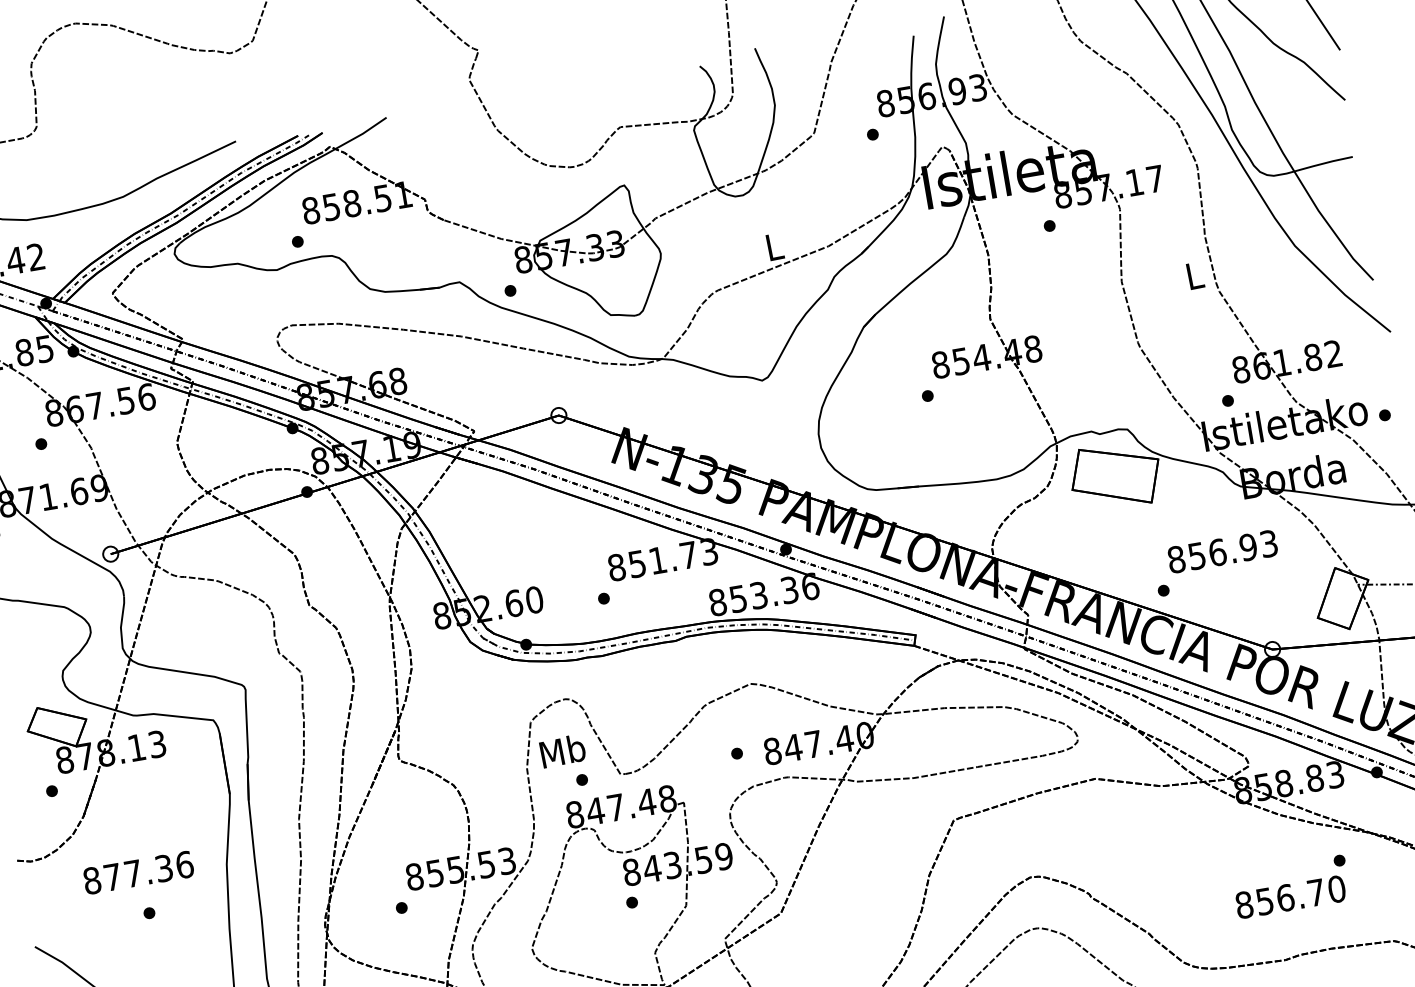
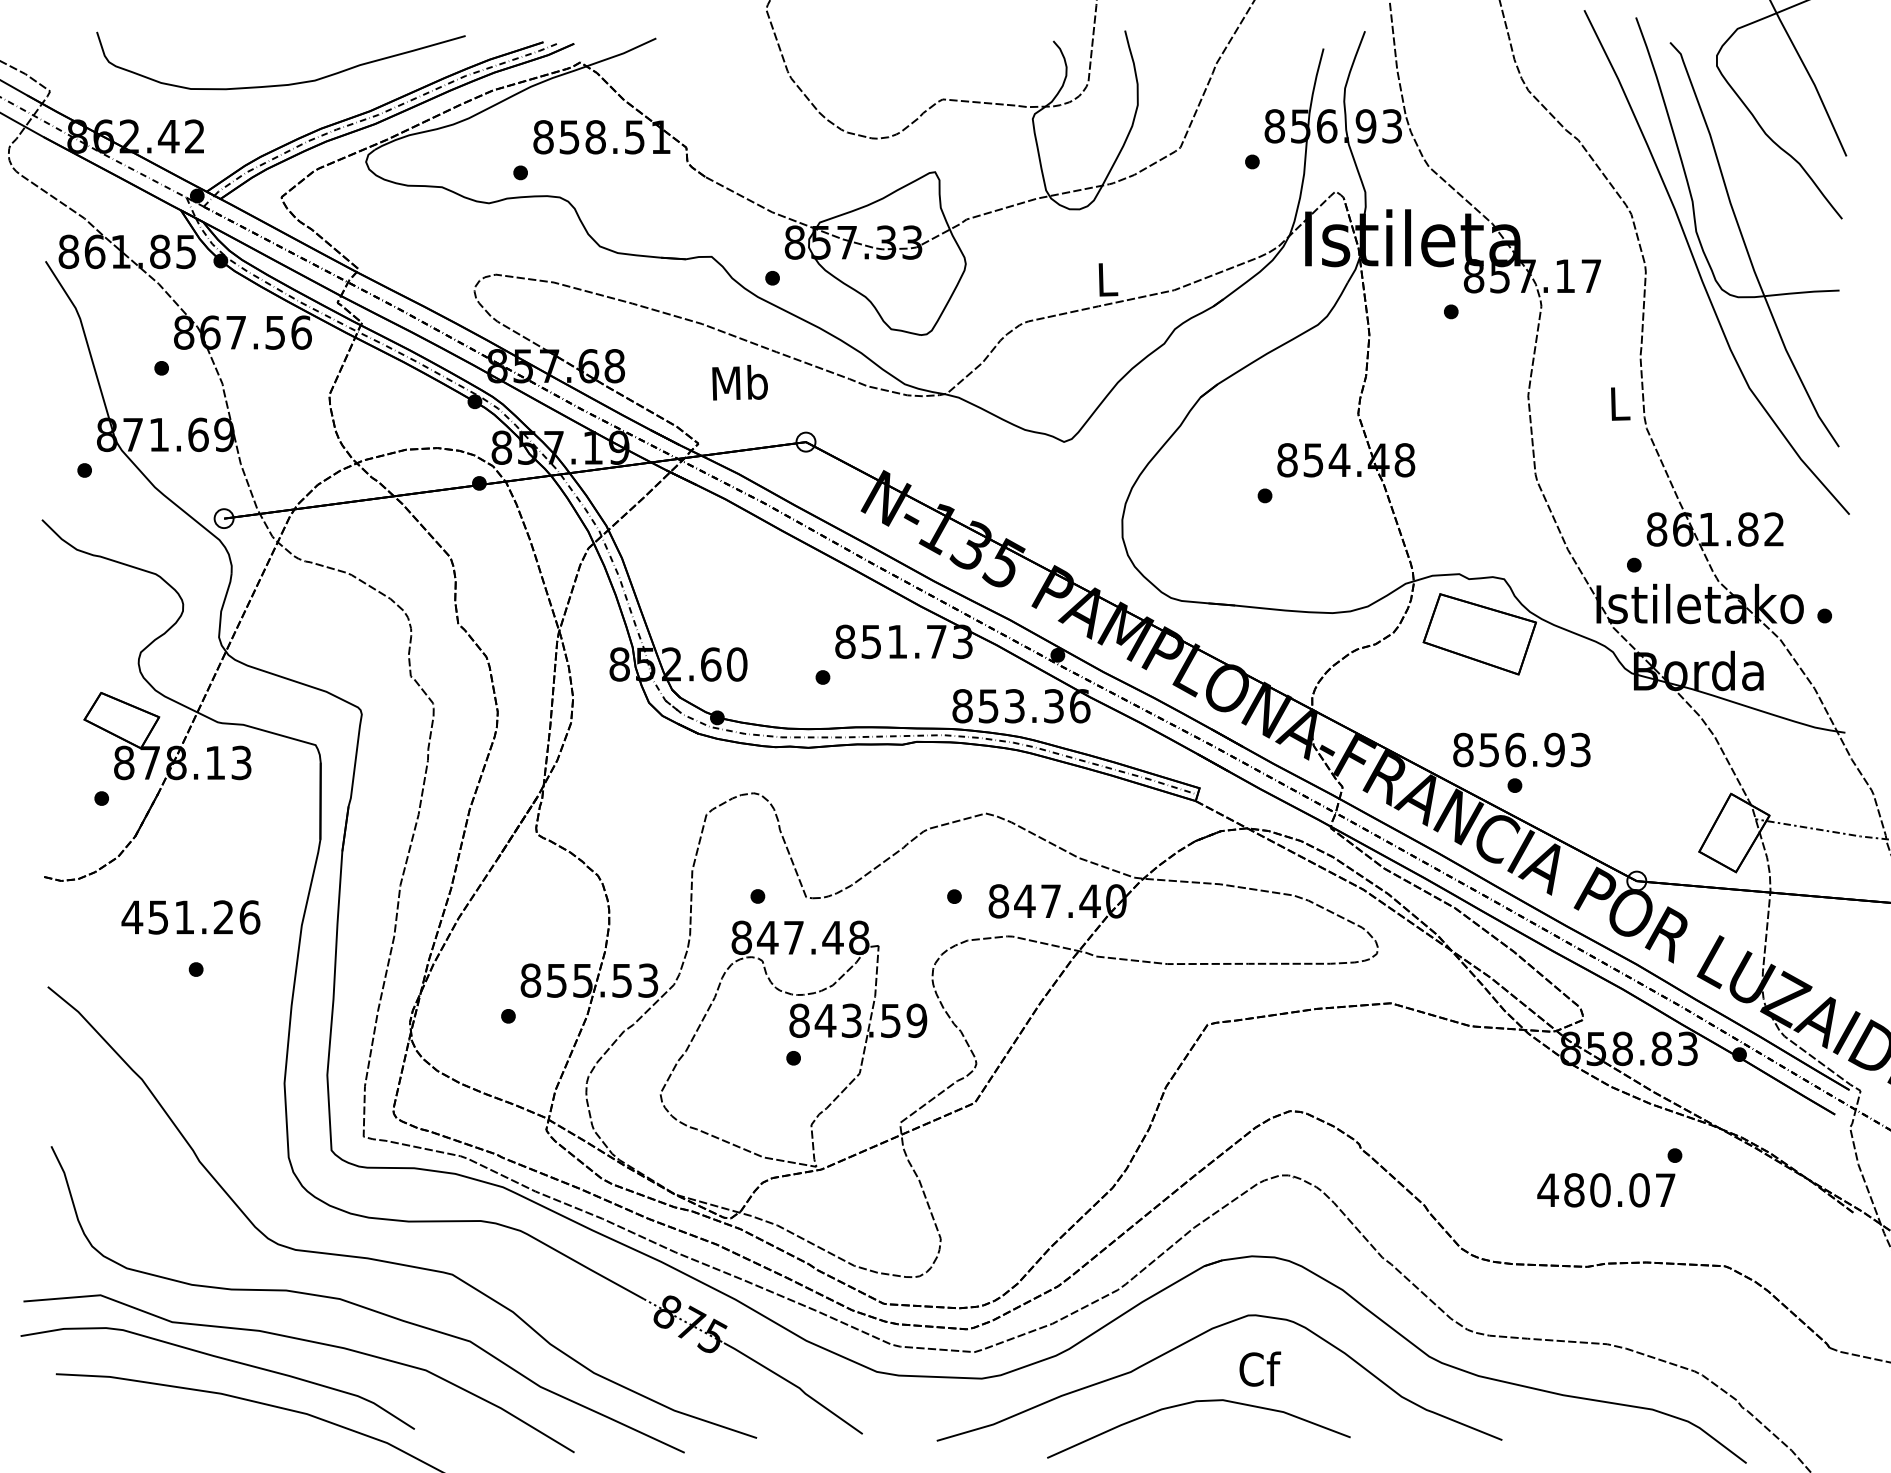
text: (1222, 551) -> (1521, 749), moved
text: (562, 750) -> (739, 382), moved
text: (127, 874) -> (177, 917), 877.36 -> 451.26
text: (1290, 897) -> (1606, 1190), 856.70 -> 480.07

